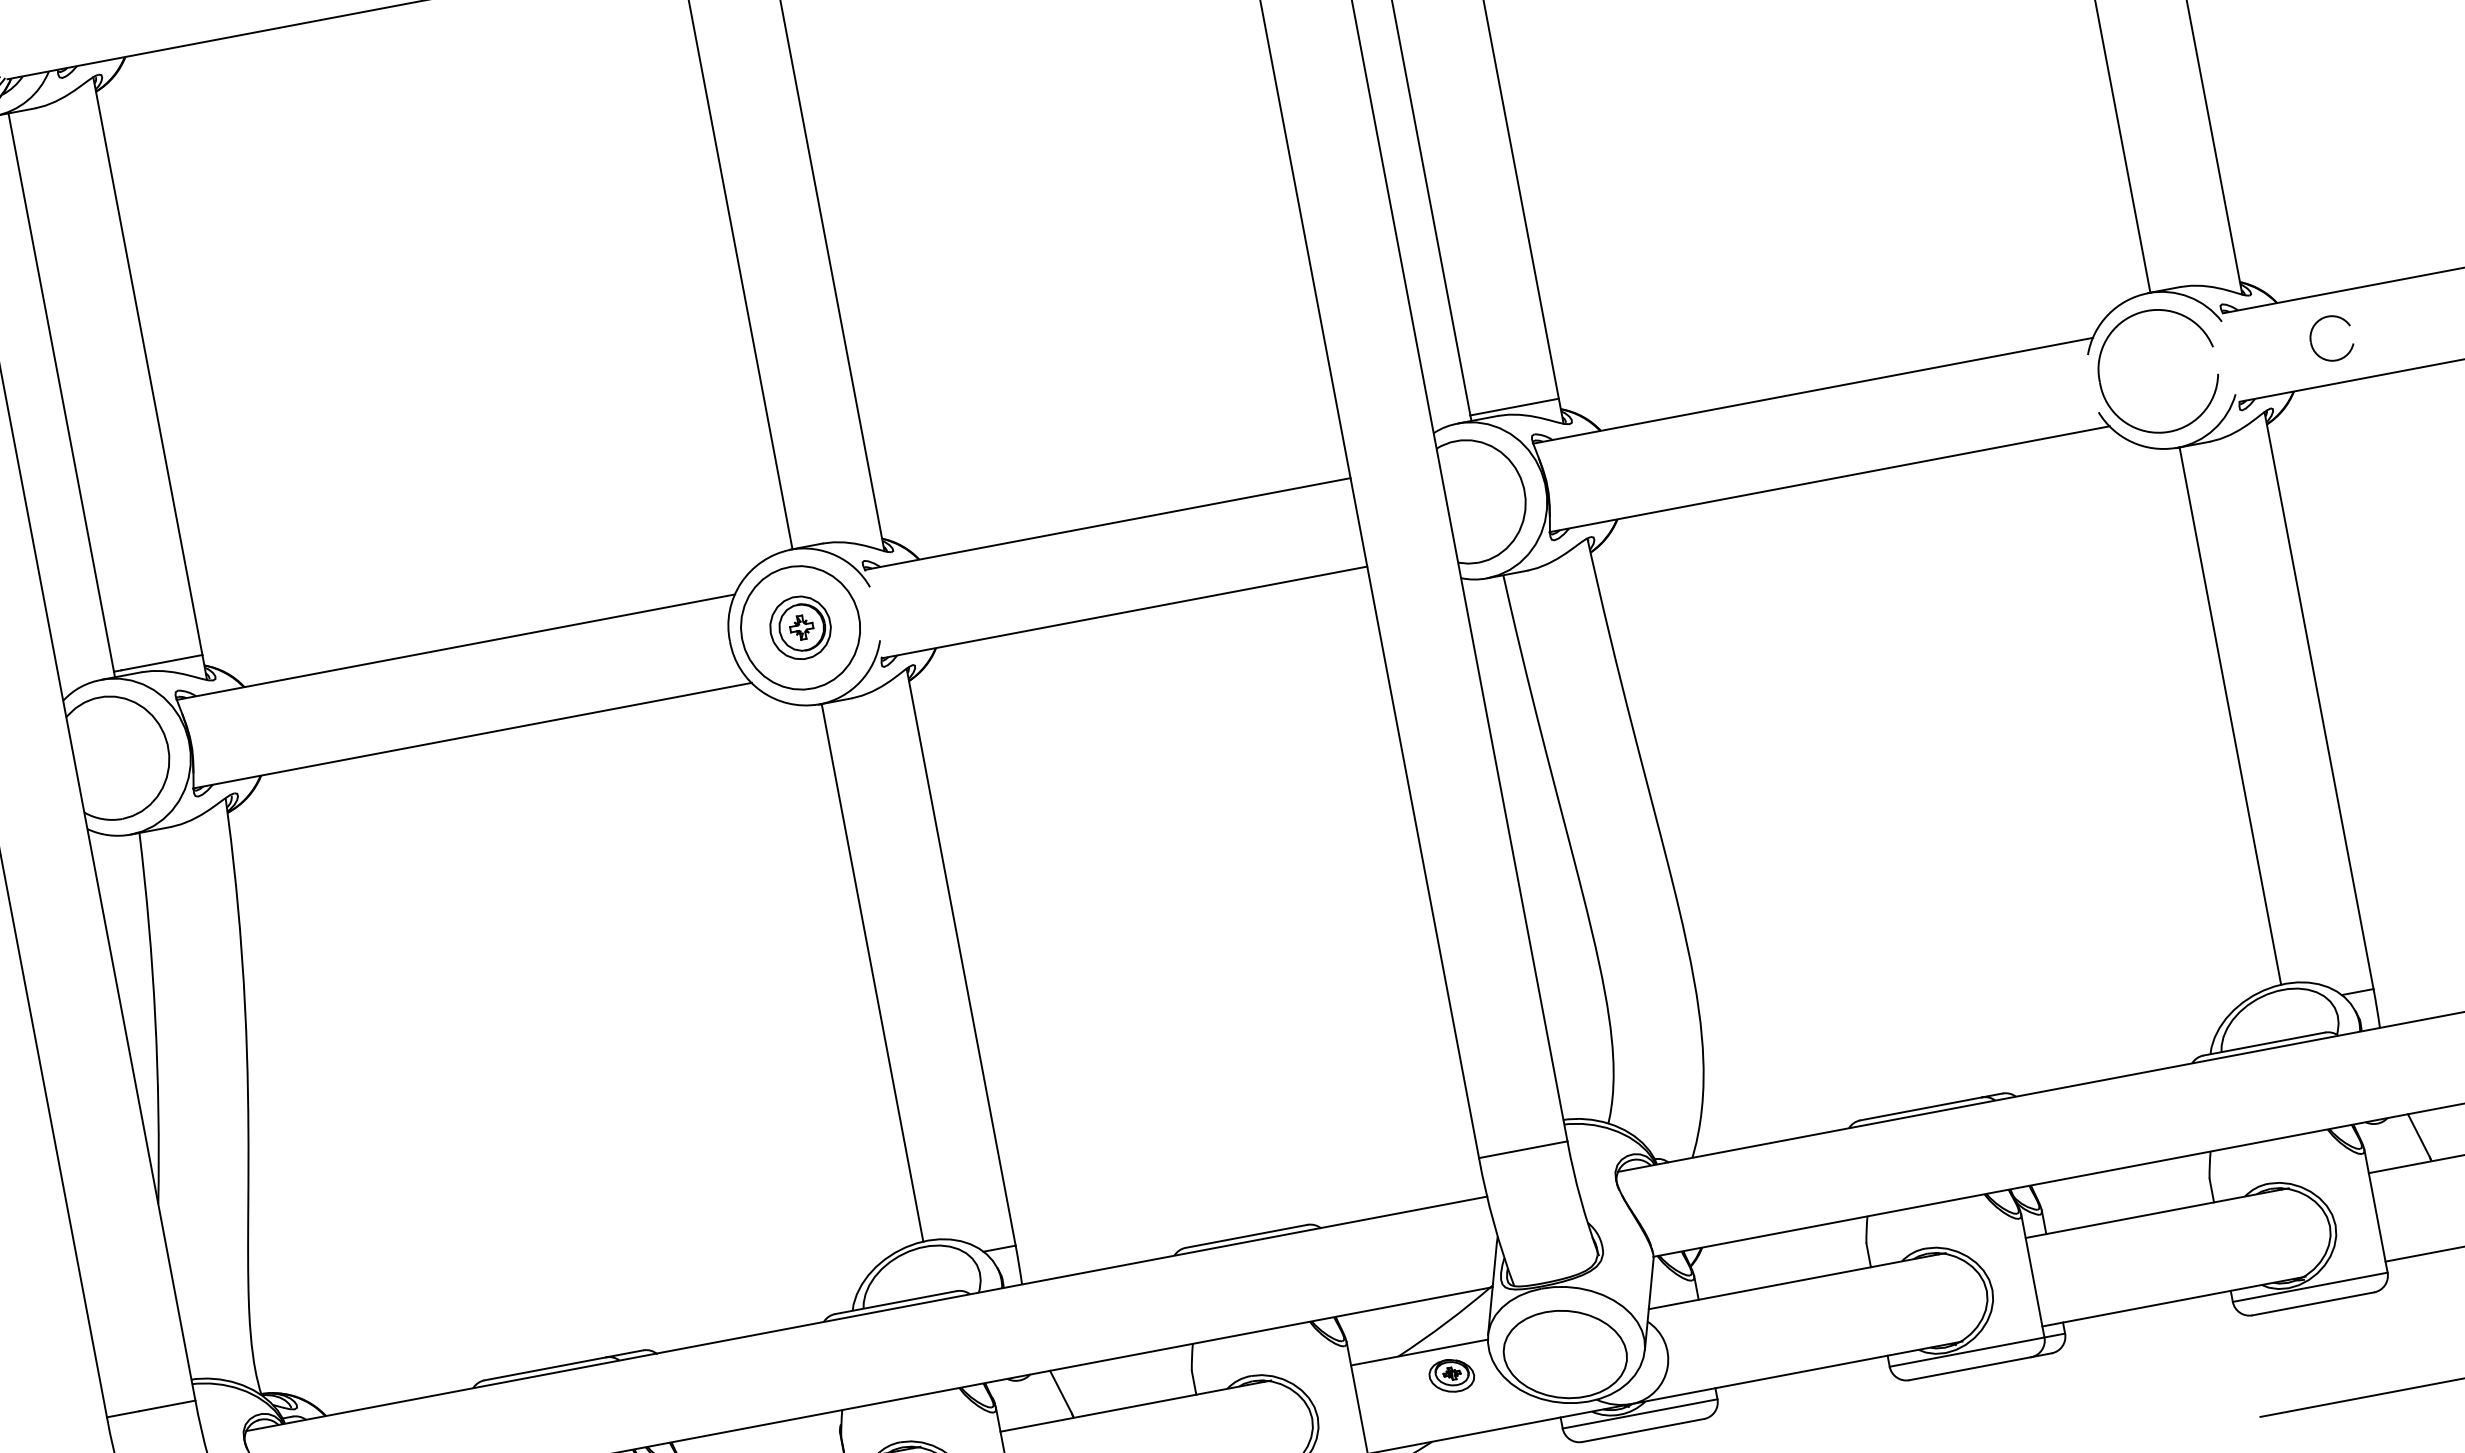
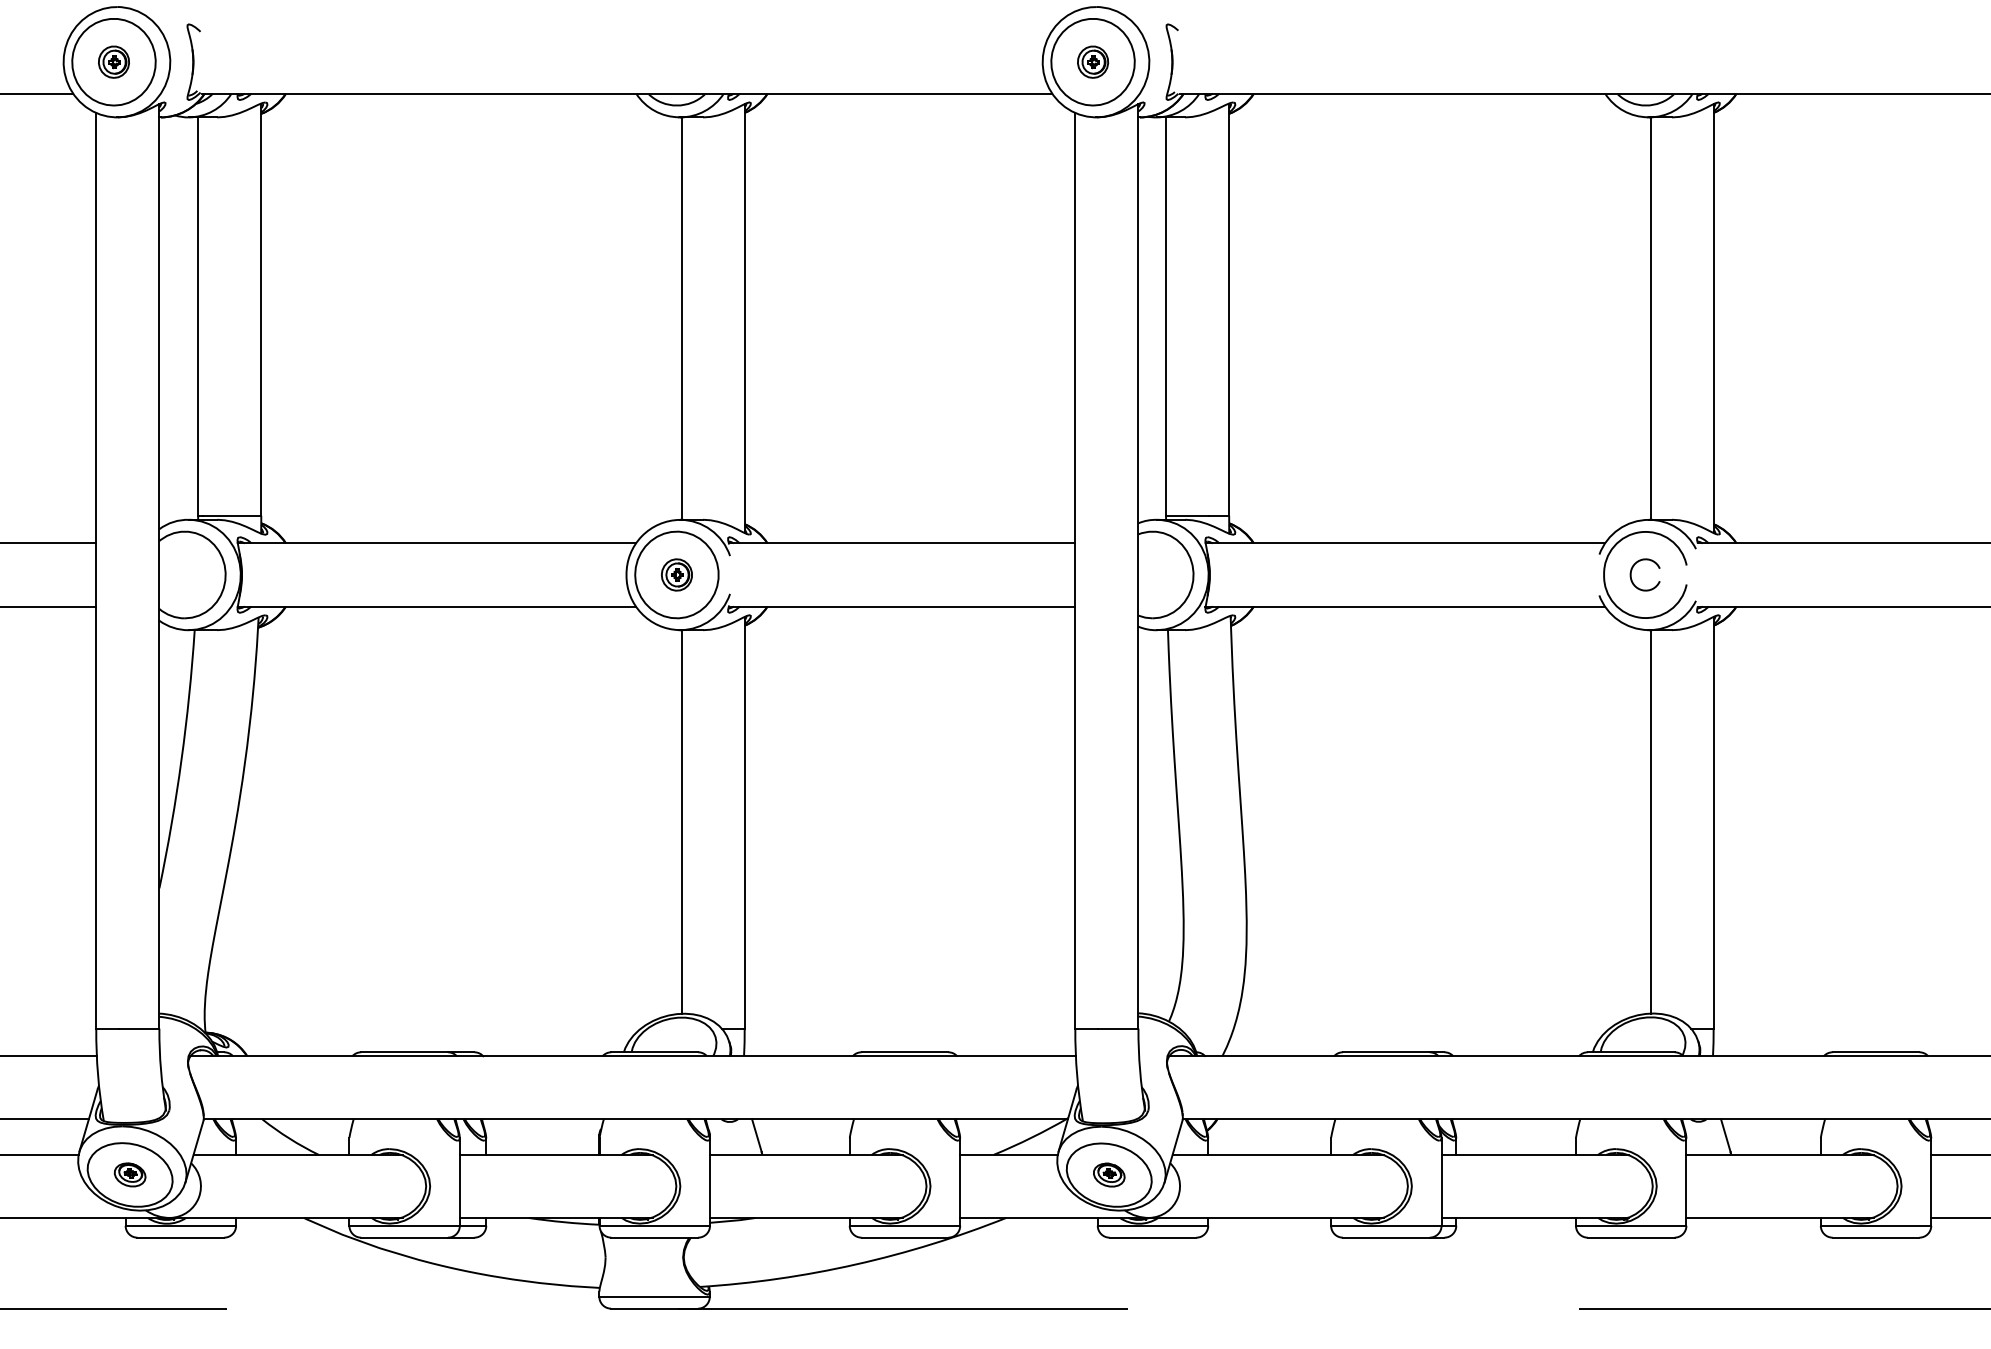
part: (2312, 335) -> (1632, 570), moved
part: (799, 627) -> (676, 574), size x0.71
part: (1452, 1374) -> (1109, 1174), moved

